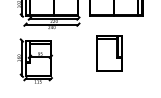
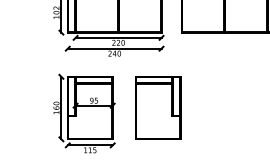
part: (109, 53) -> (158, 108), moved

